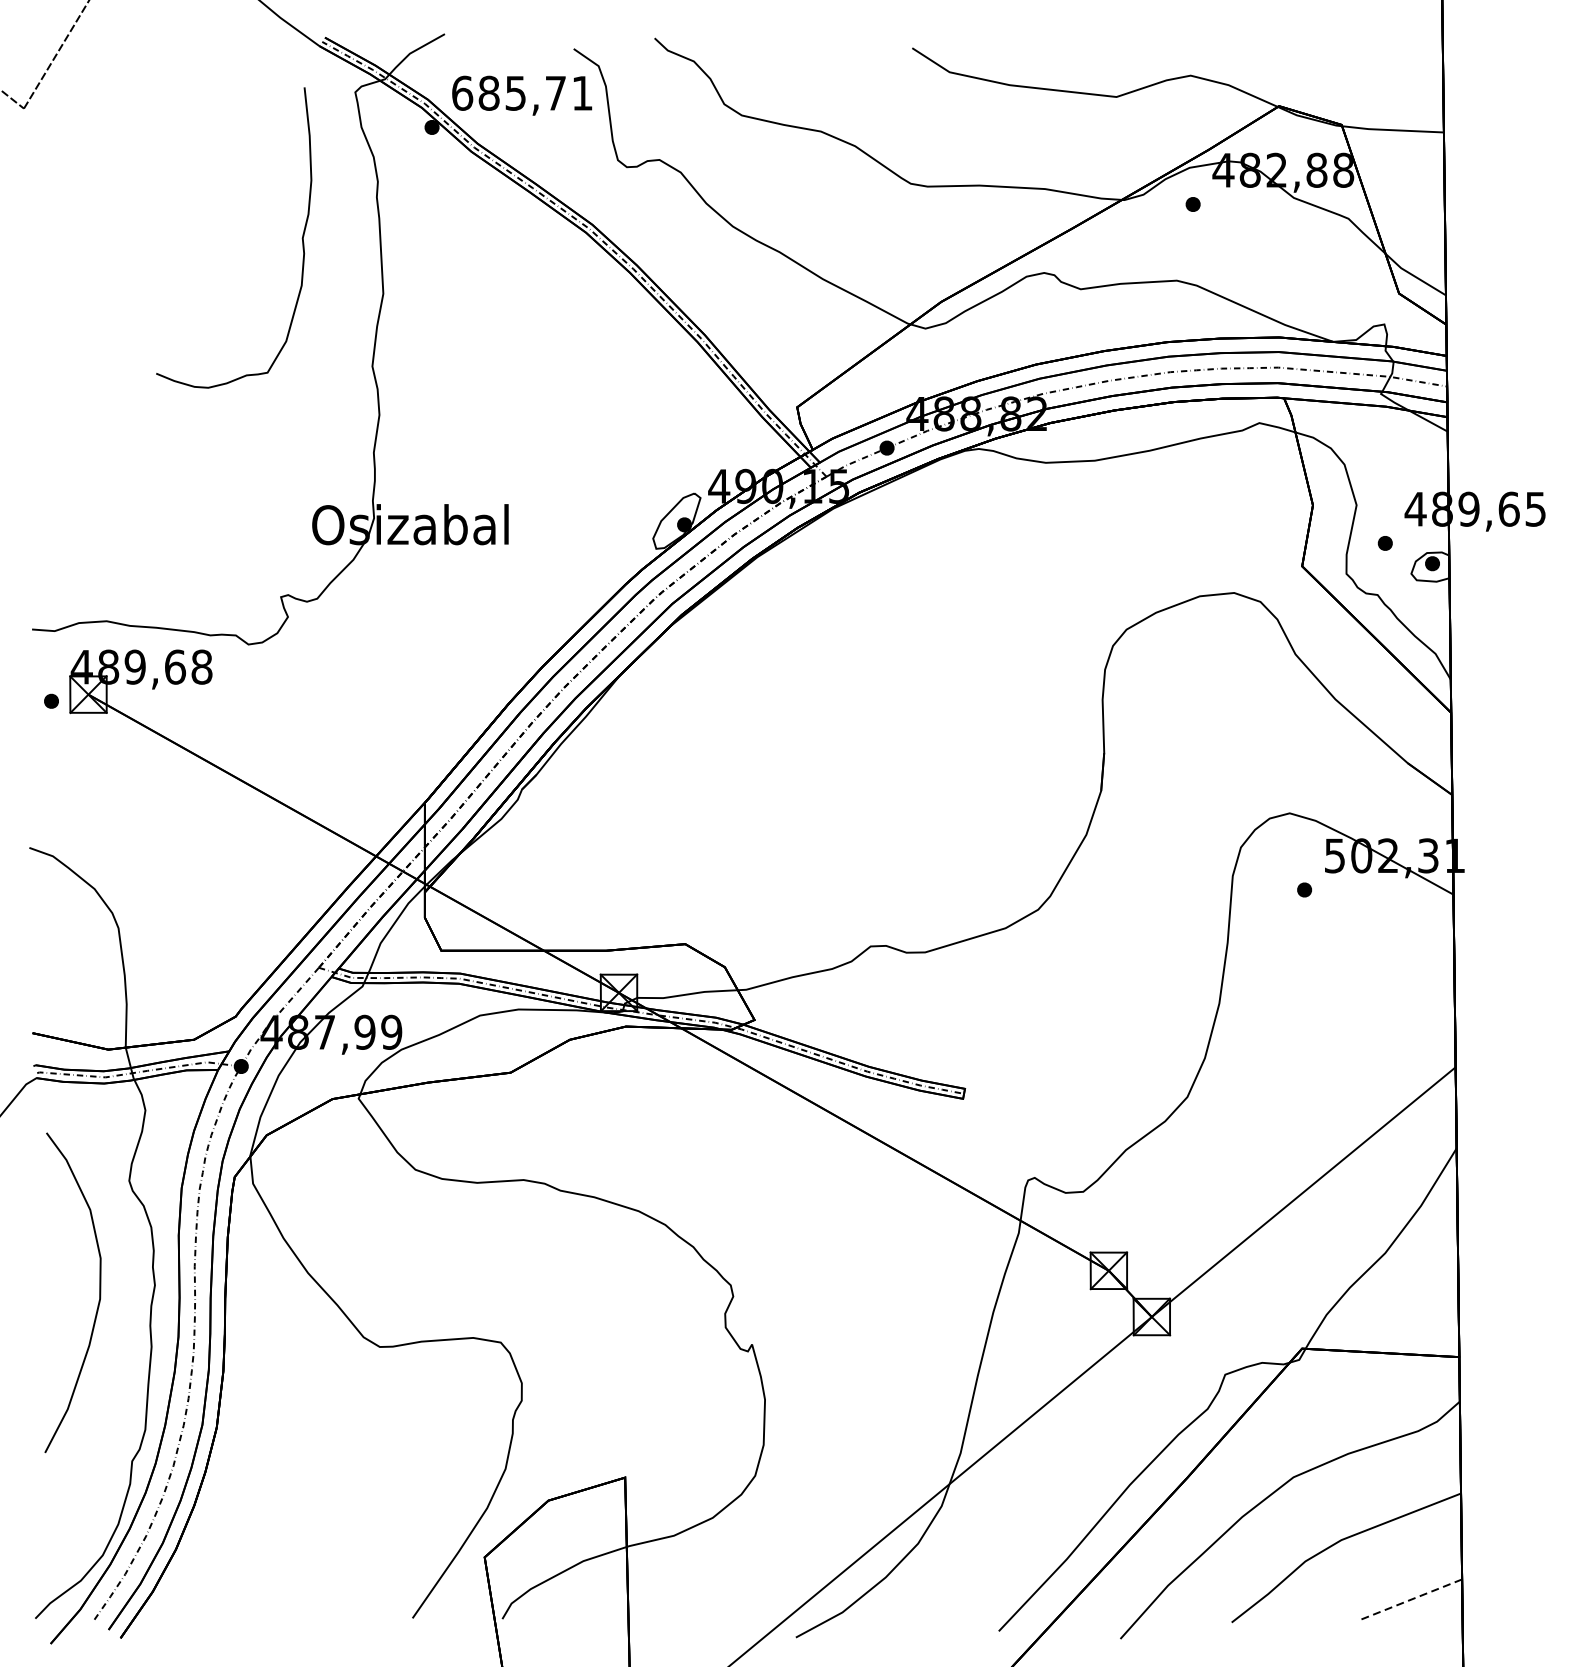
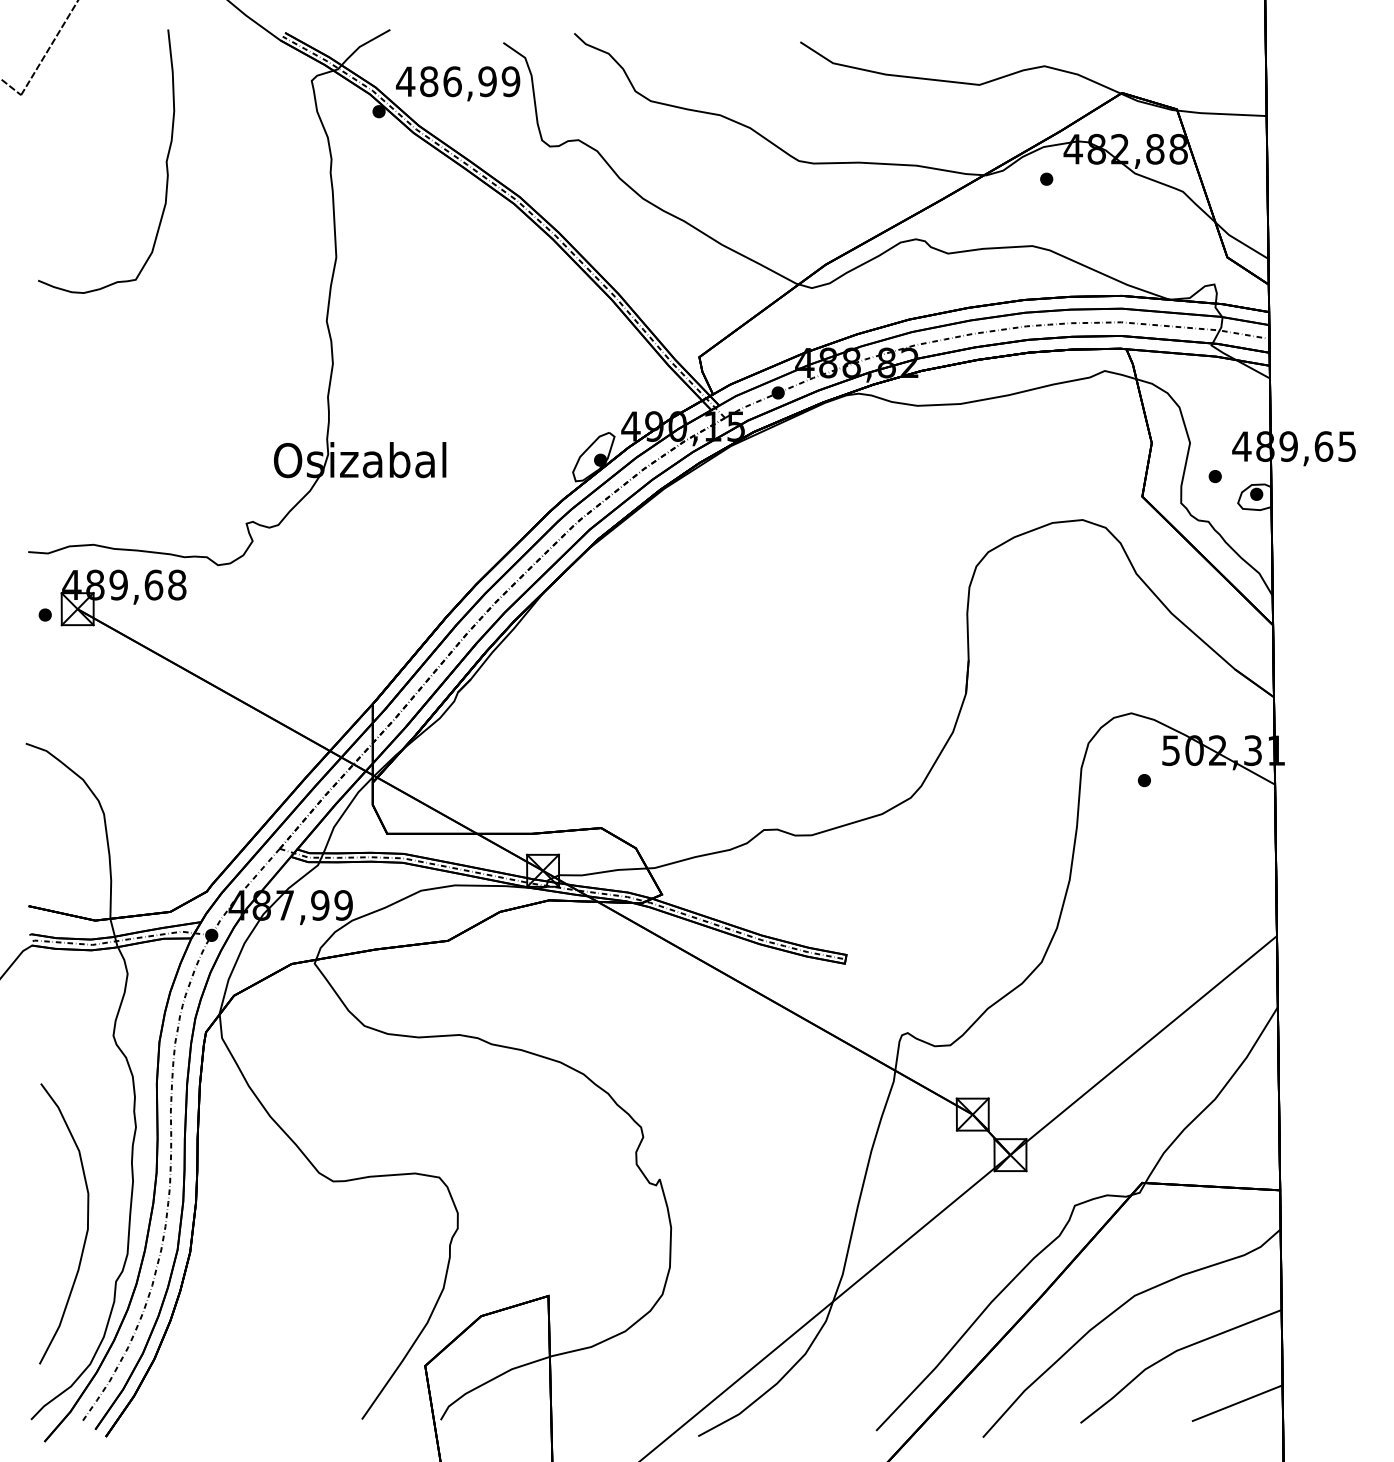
text: (522, 93) -> (458, 81), 685,71 -> 486,99
curve: (301, 237) -> (165, 161), moved
curve: (99, 1292) -> (87, 1223), moved
line: (1410, 1600) -> (1237, 1403), dashed -> solid

